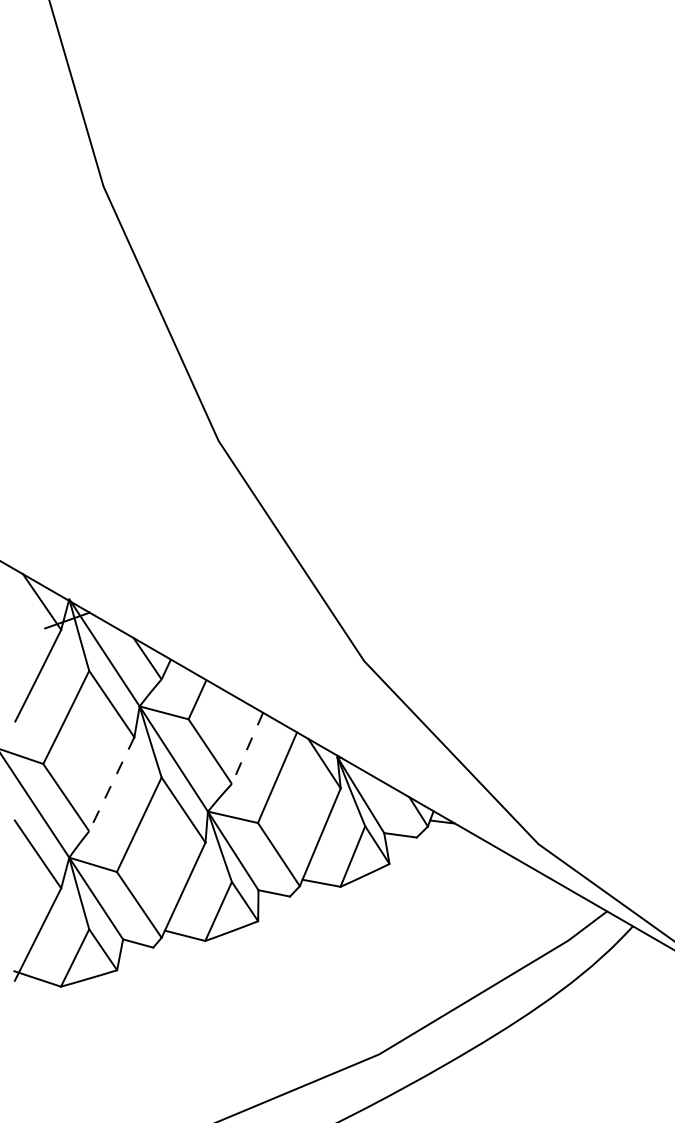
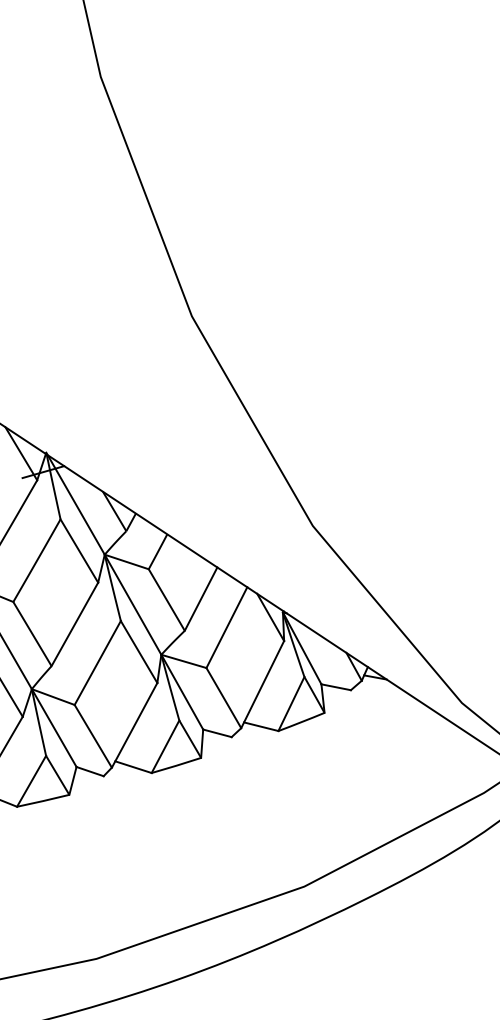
line: (247, 748) -> (201, 599), dashed -> solid
line: (111, 784) -> (74, 624), dashed -> solid

